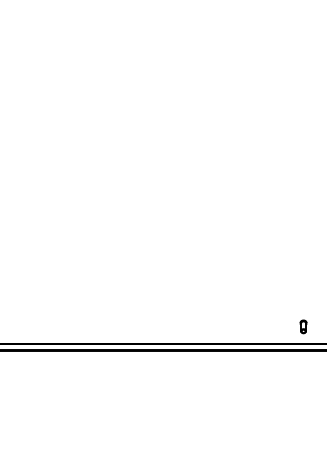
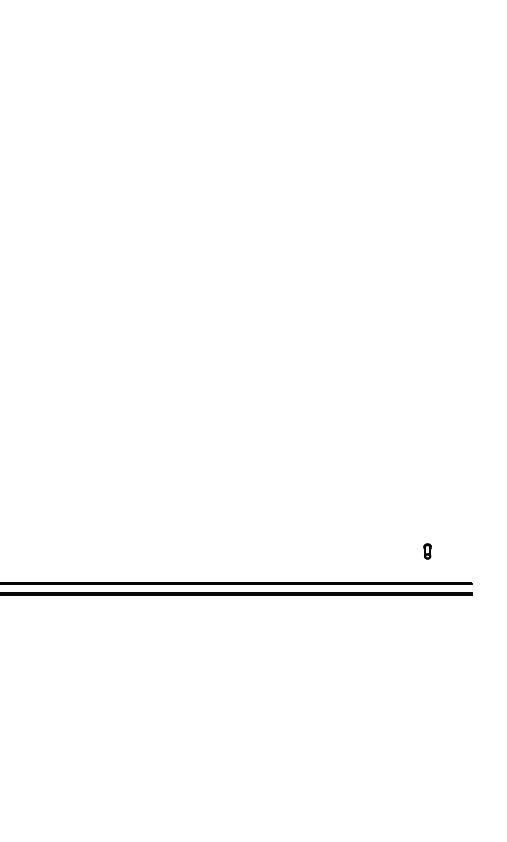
part: (303, 326) -> (427, 550), size x0.62

